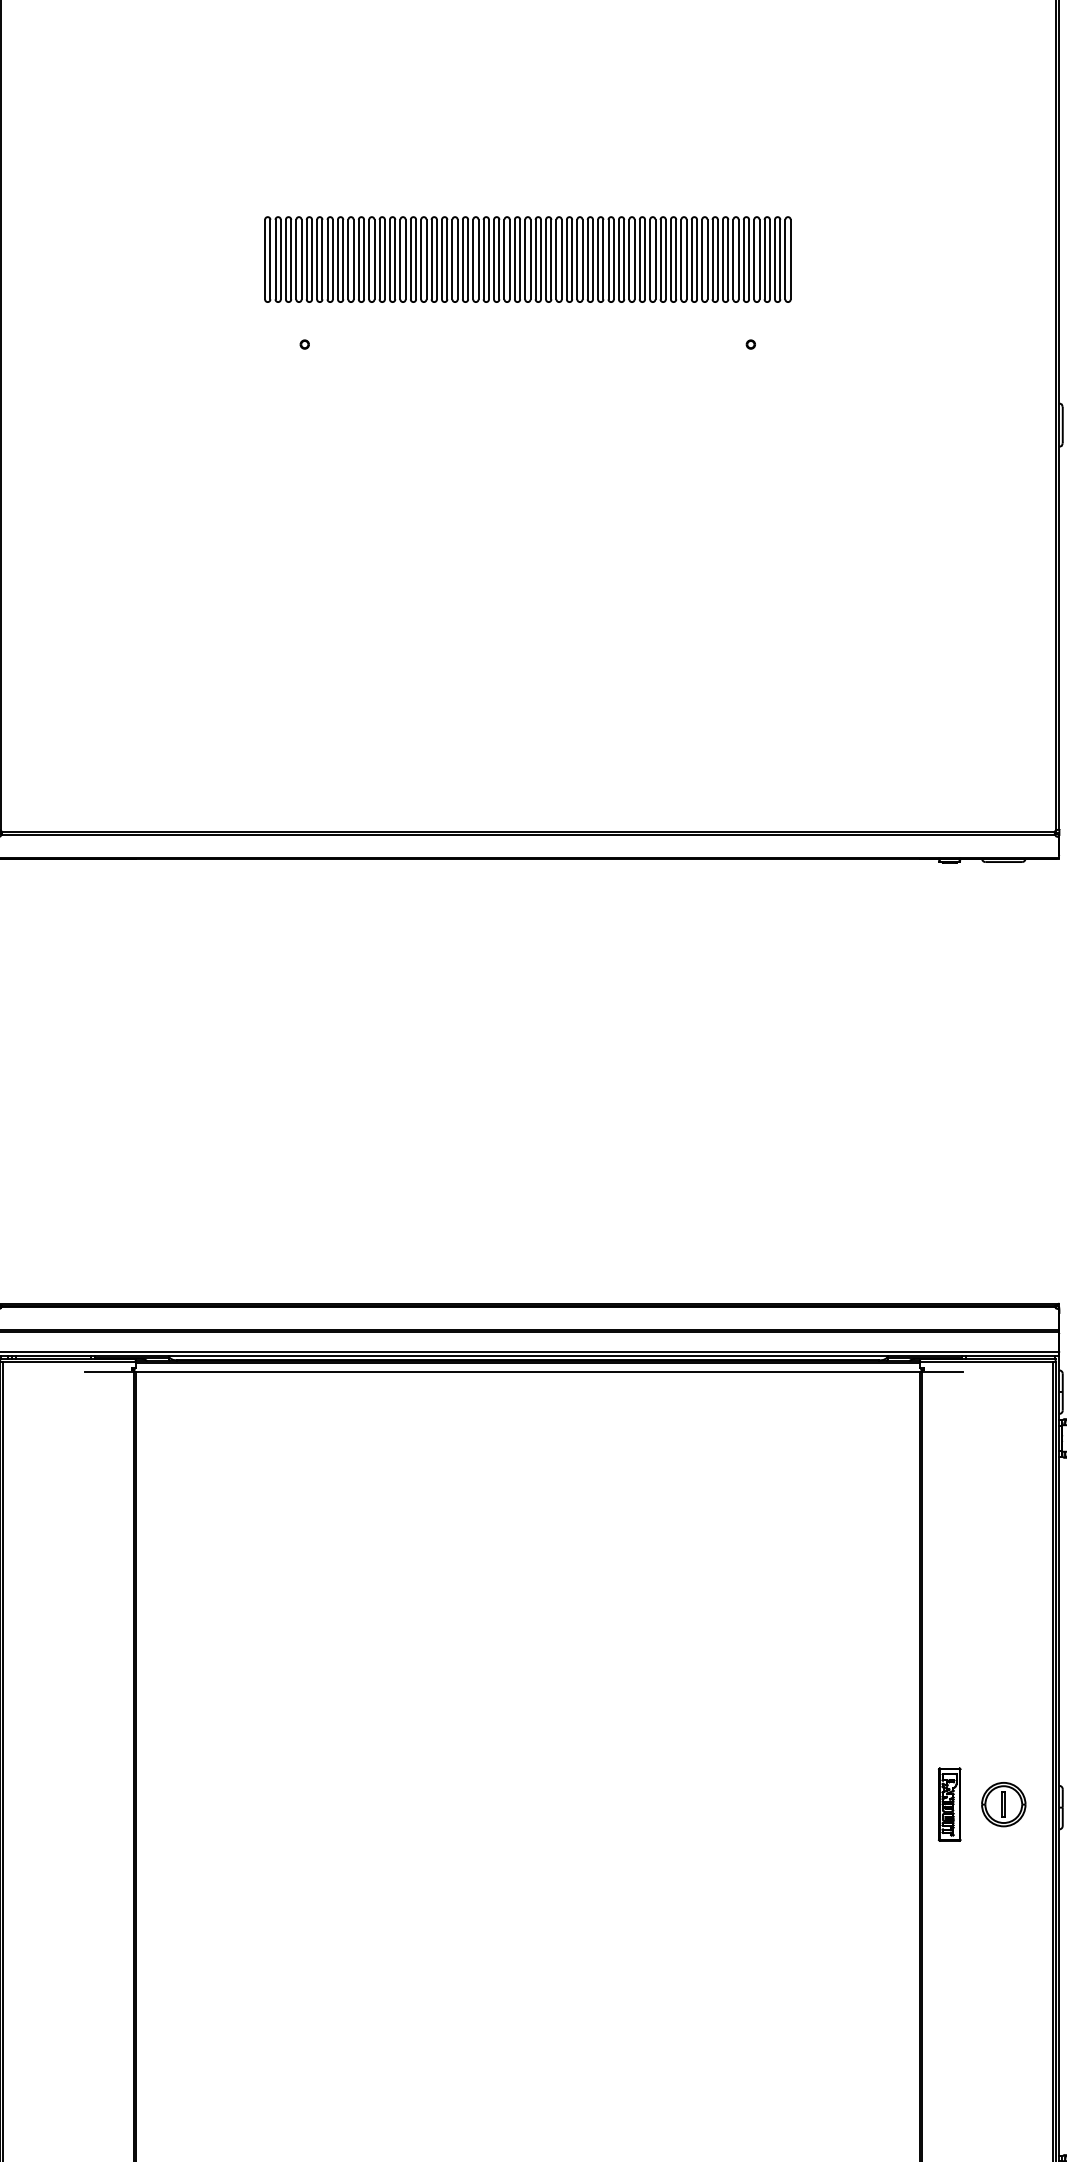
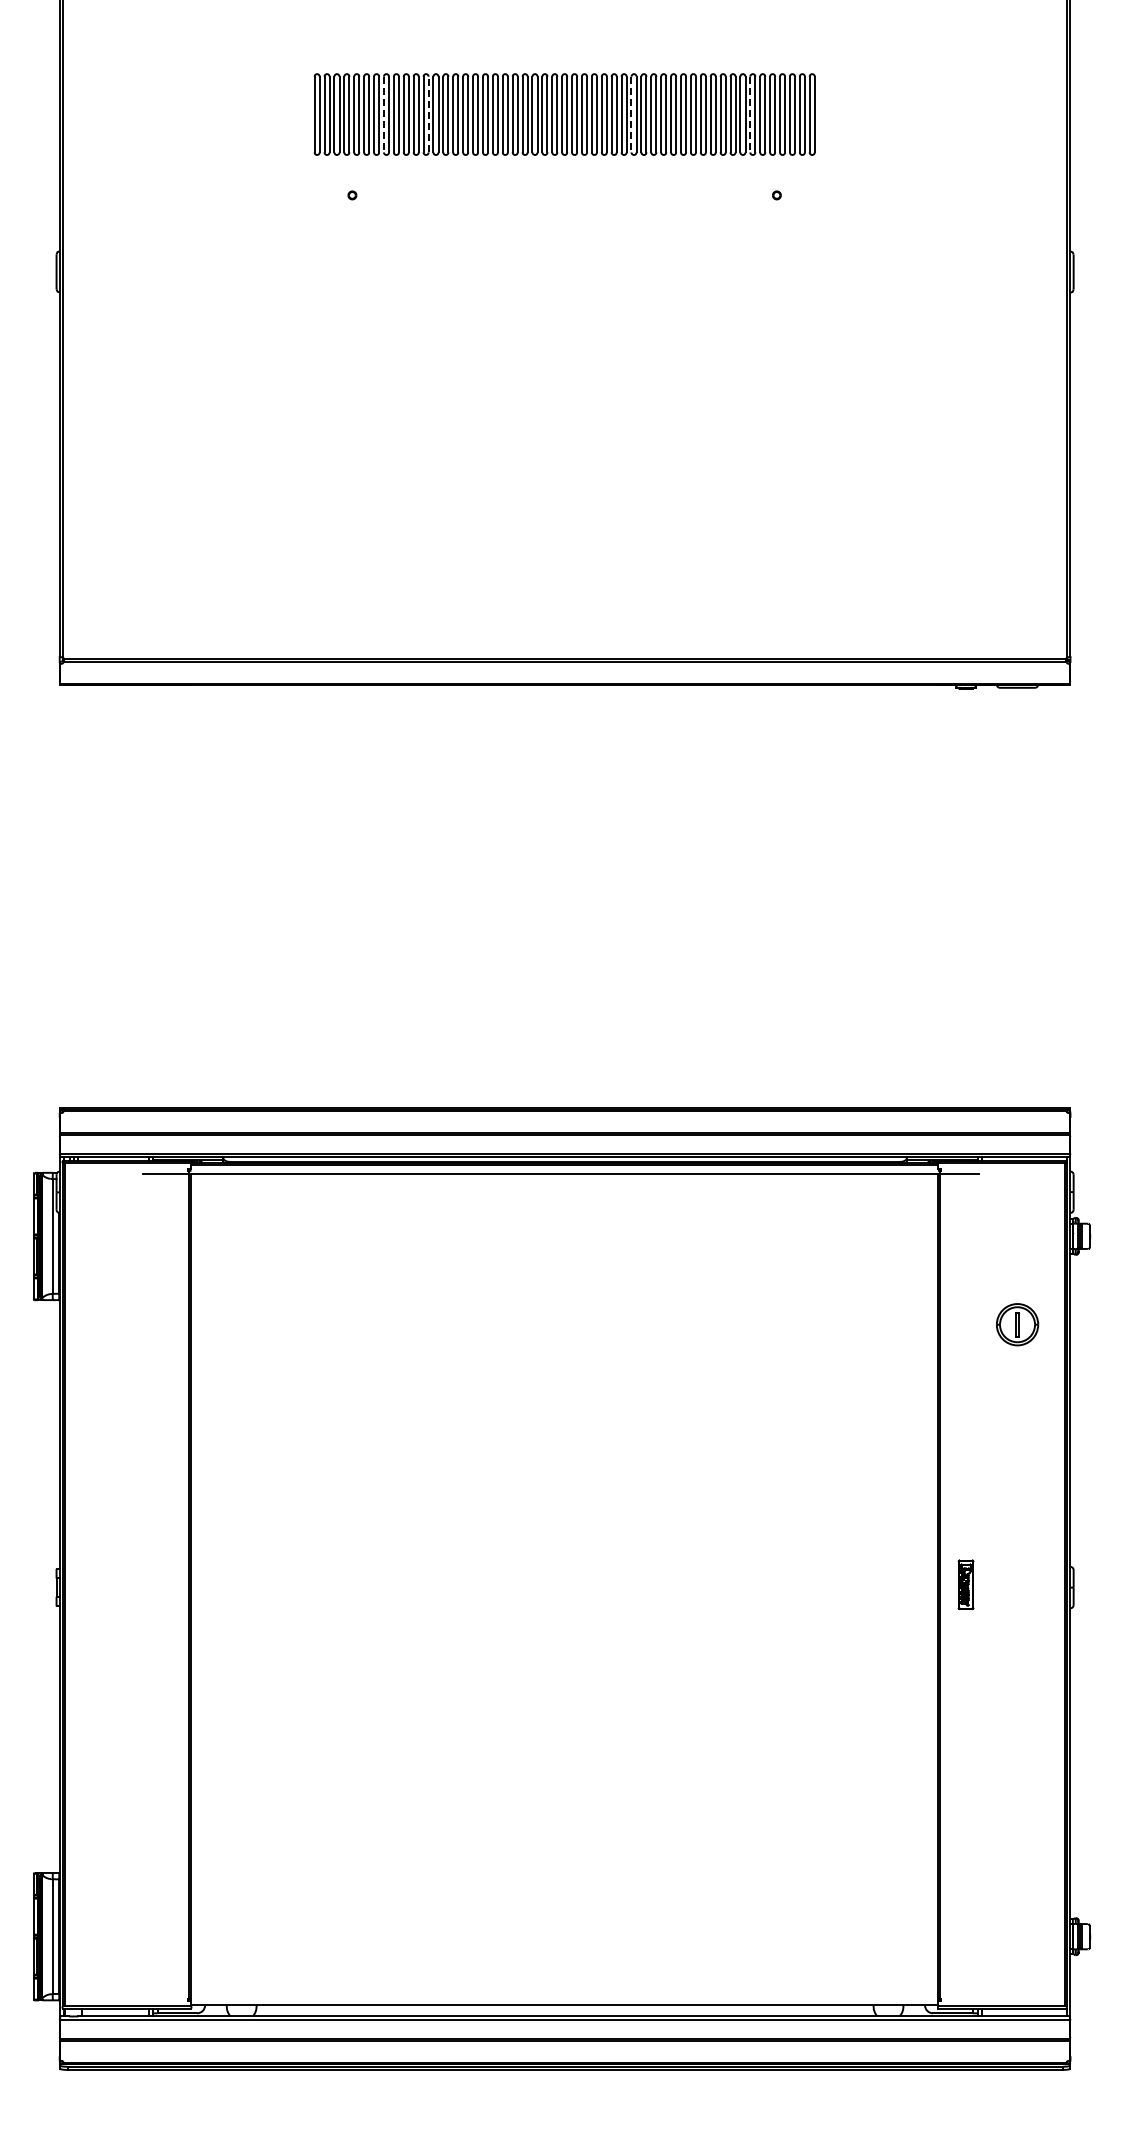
line: (337, 259) -> (383, 114), solid -> dashed
line: (384, 259) -> (428, 114), solid -> dashed
line: (598, 259) -> (631, 114), solid -> dashed
line: (723, 259) -> (750, 114), solid -> dashed
part: (949, 1804) -> (965, 1584), size x0.7
part: (1003, 1804) -> (1017, 1324), moved

